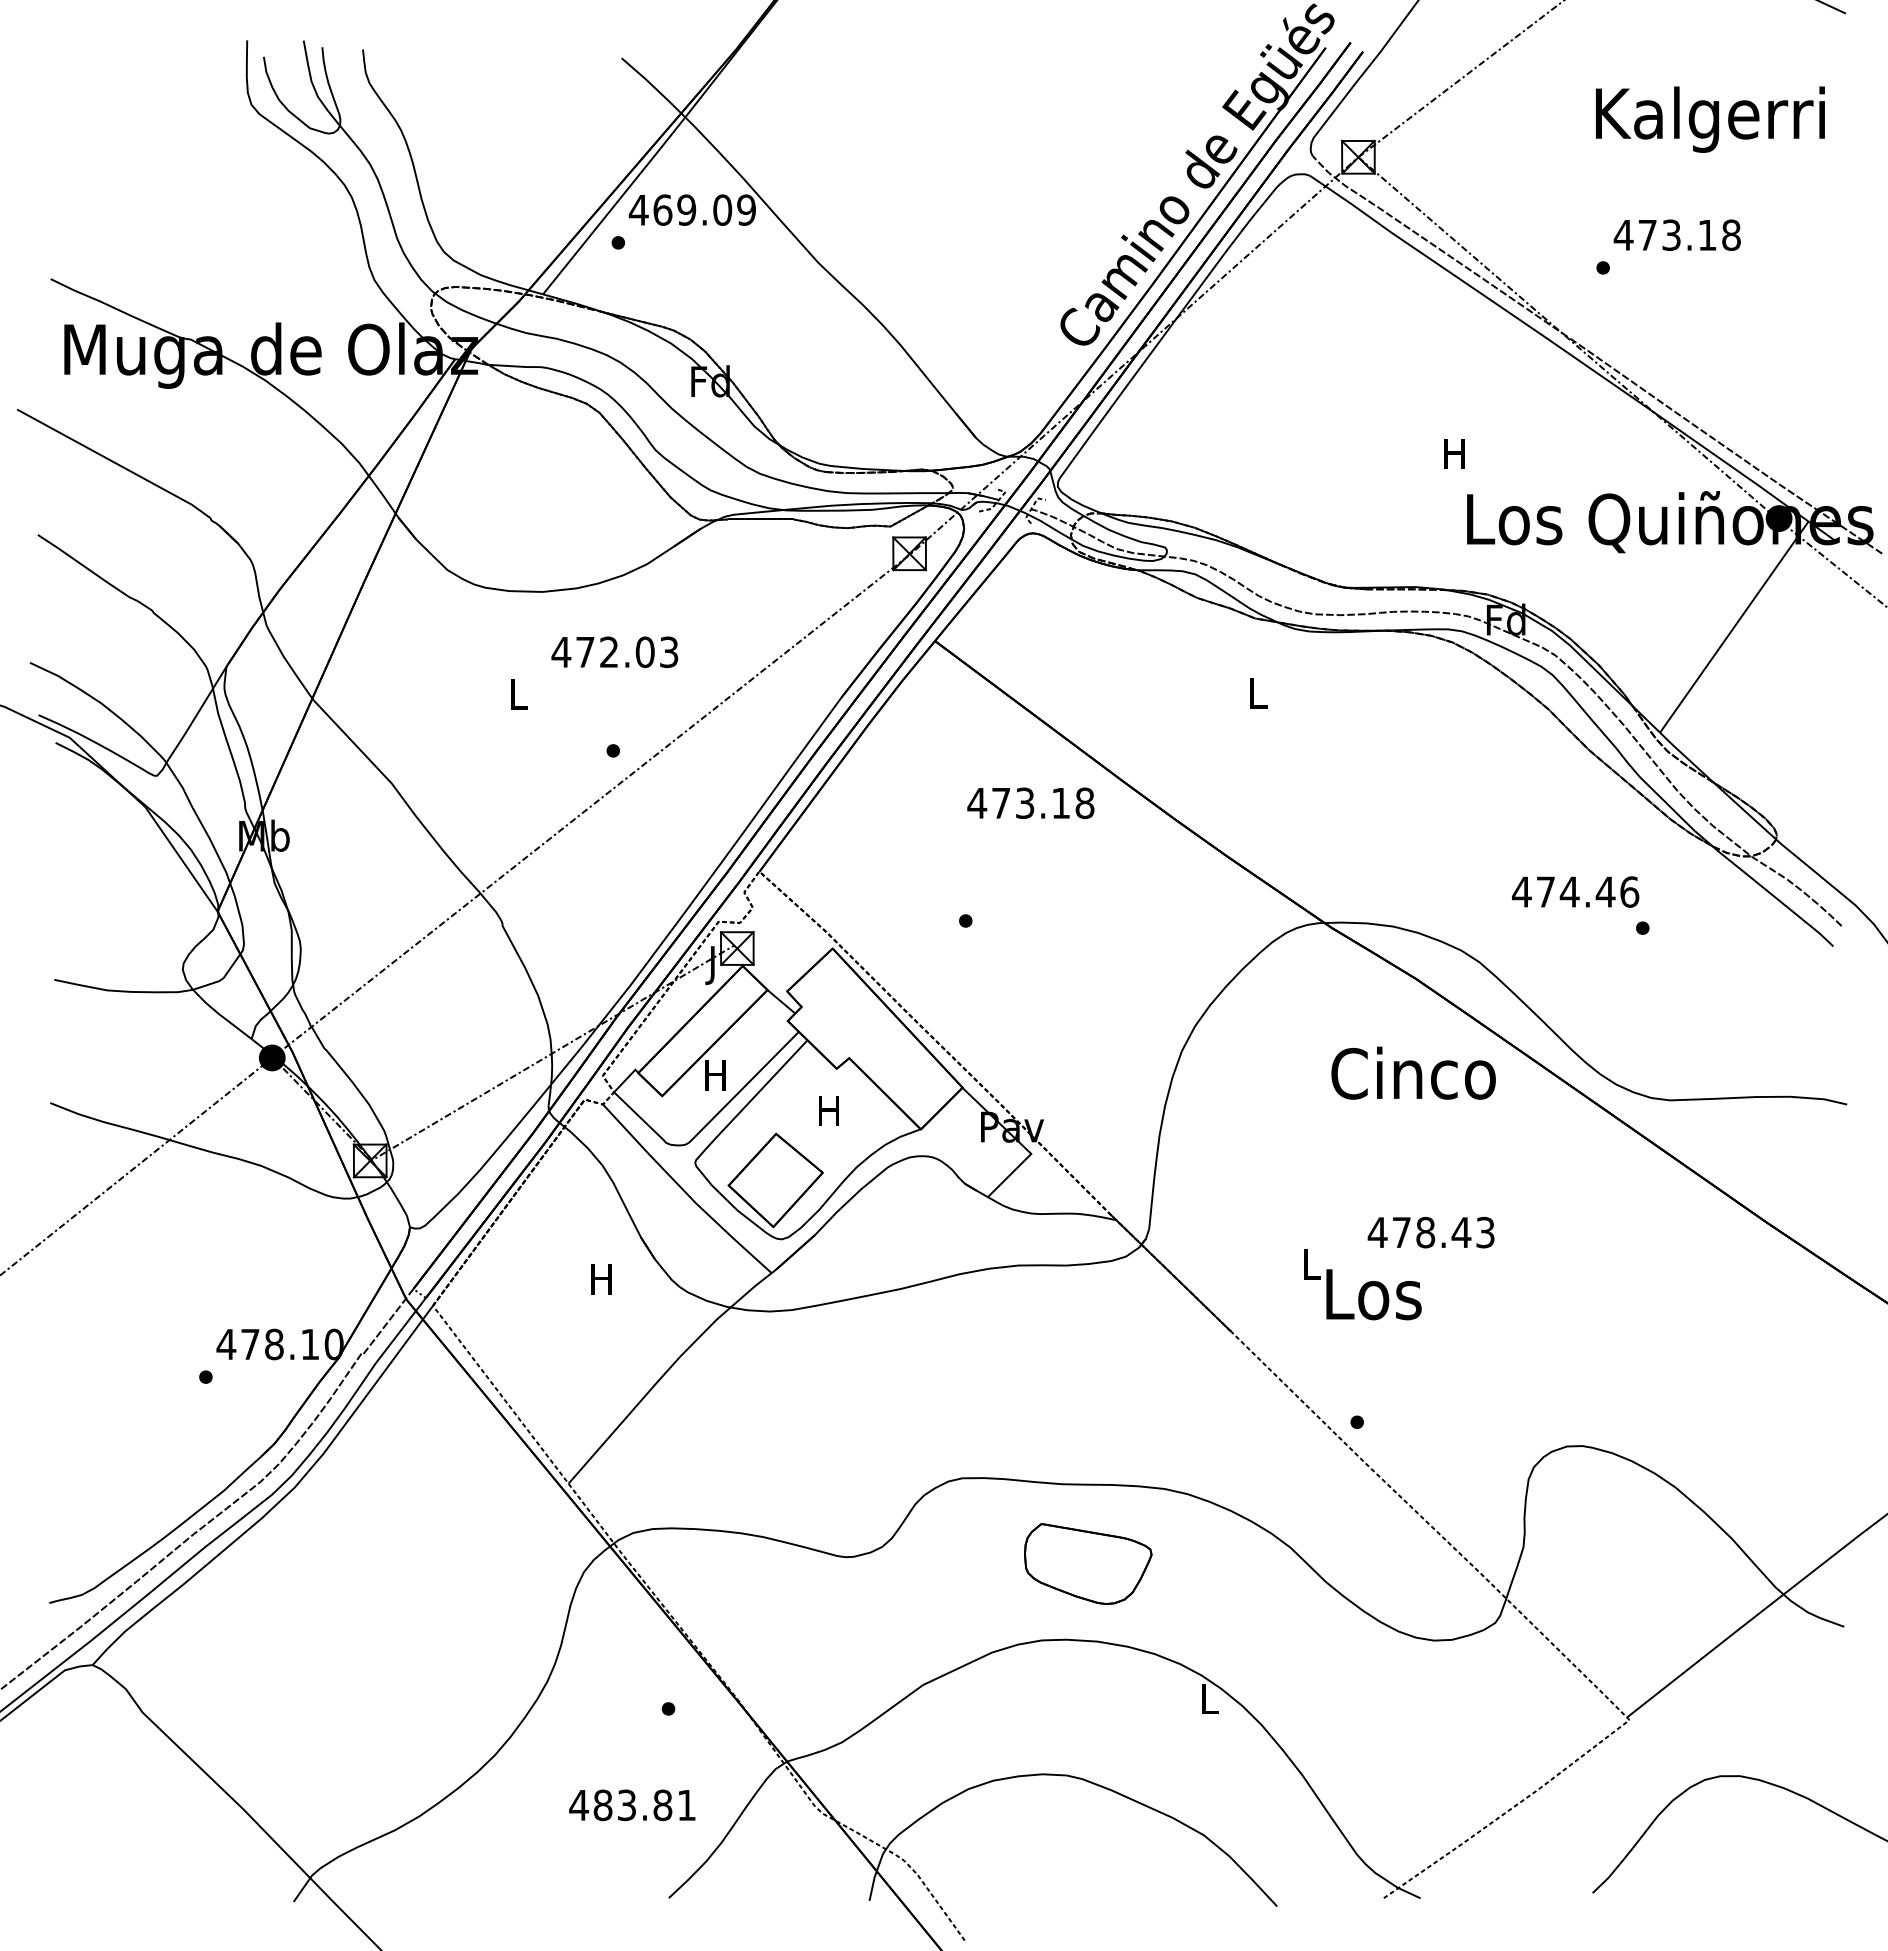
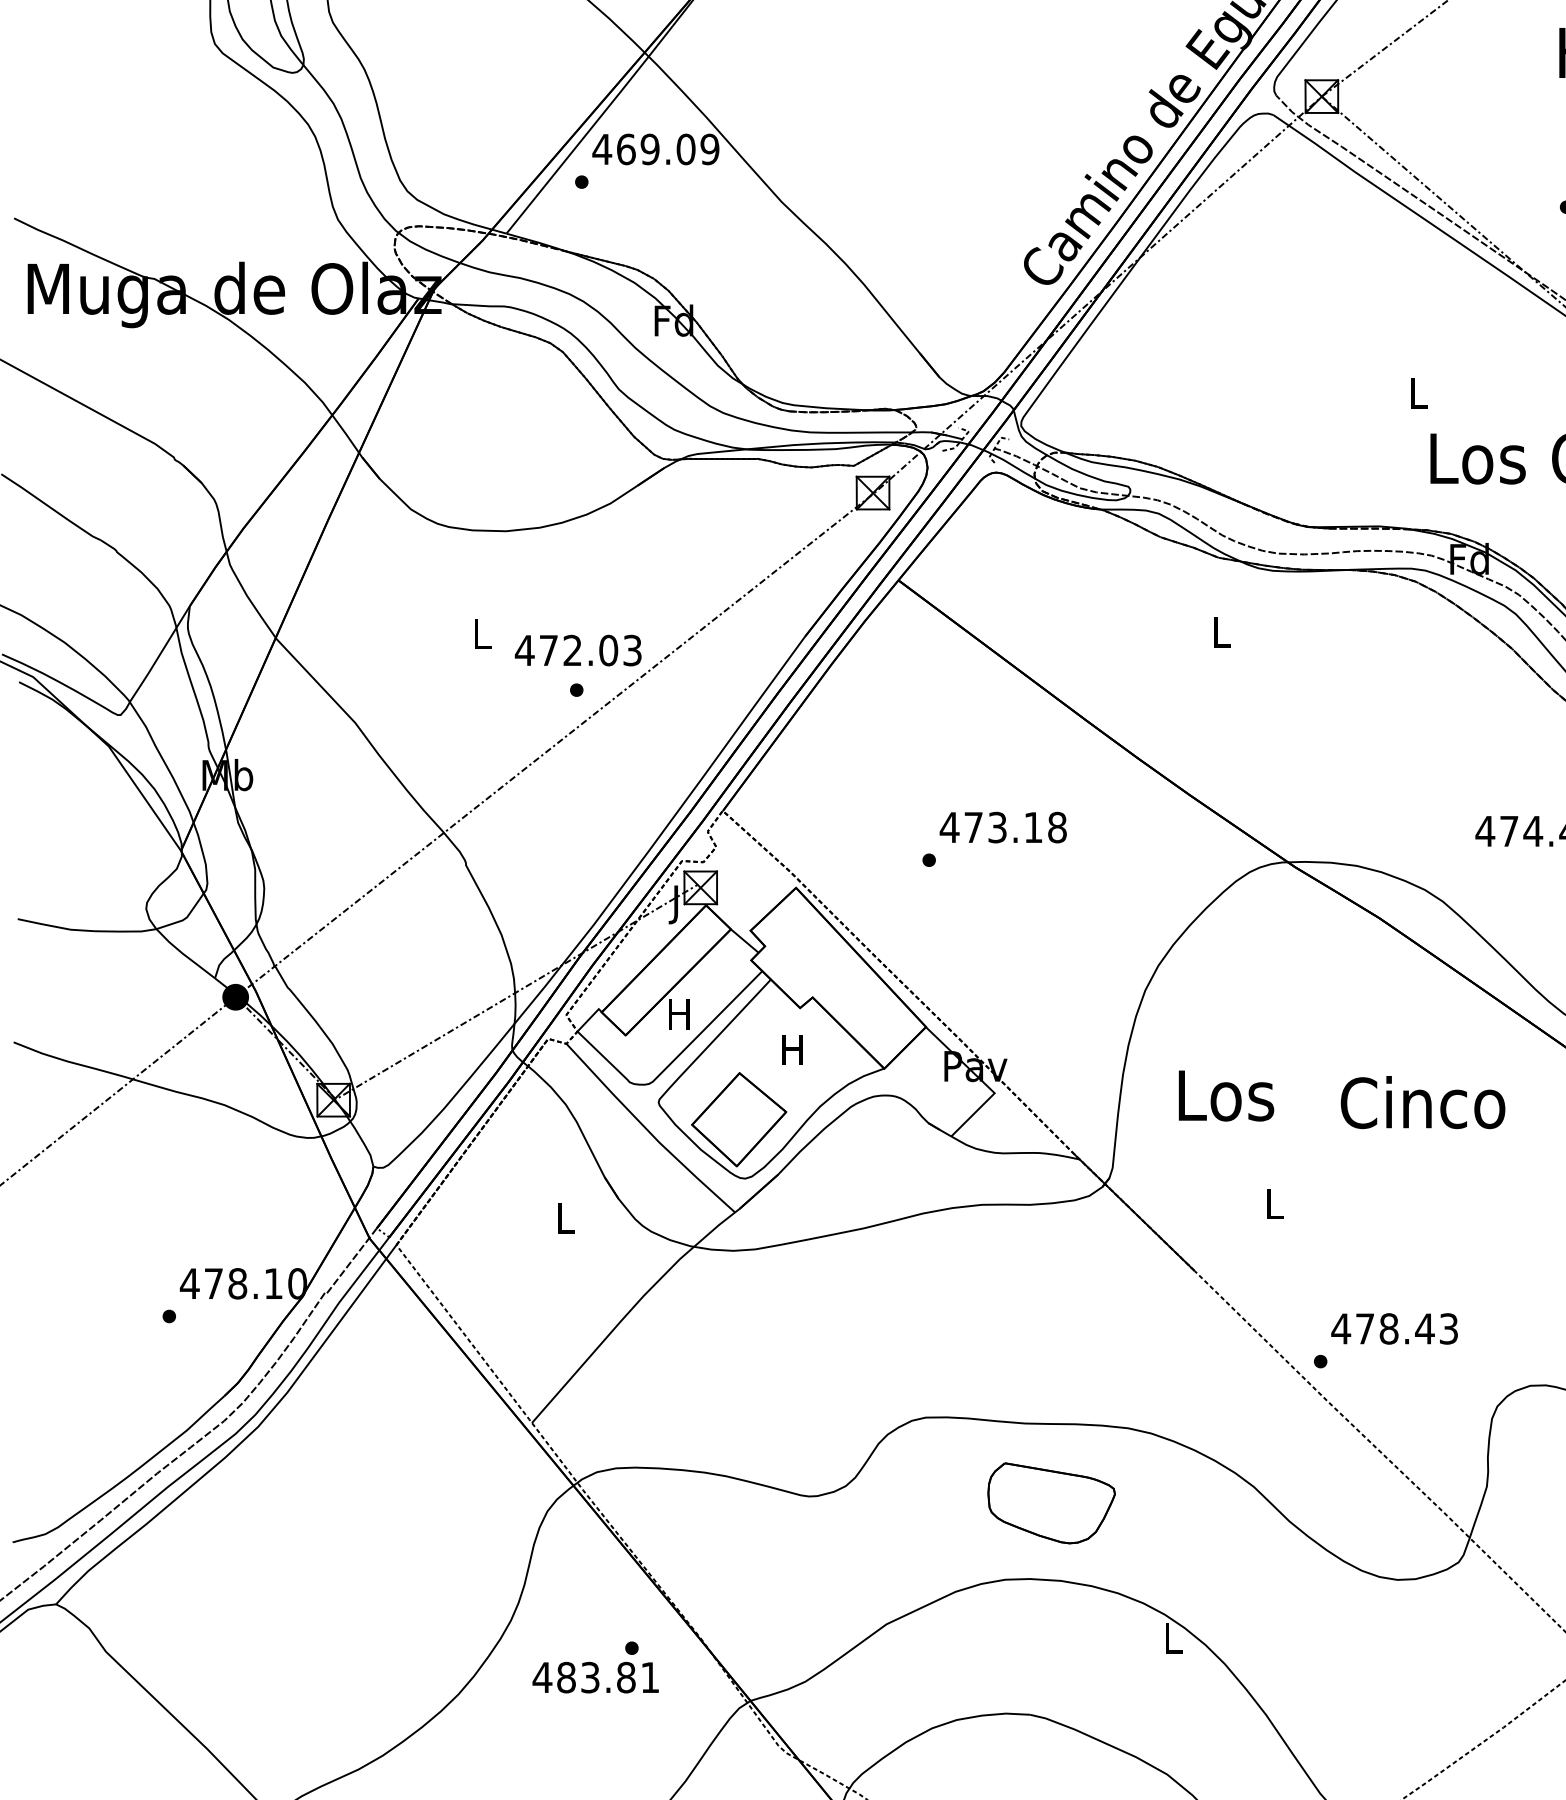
text: (1454, 453) -> (1417, 392), H -> L
text: (614, 651) -> (577, 649), moved
text: (1030, 803) -> (1002, 827), moved
text: (1413, 1072) -> (1422, 1101), moved
text: (1430, 1232) -> (1393, 1328), moved
text: (601, 1279) -> (564, 1218), H -> L
text: (1373, 1294) -> (1225, 1095), moved
text: (632, 1805) -> (595, 1677), moved

